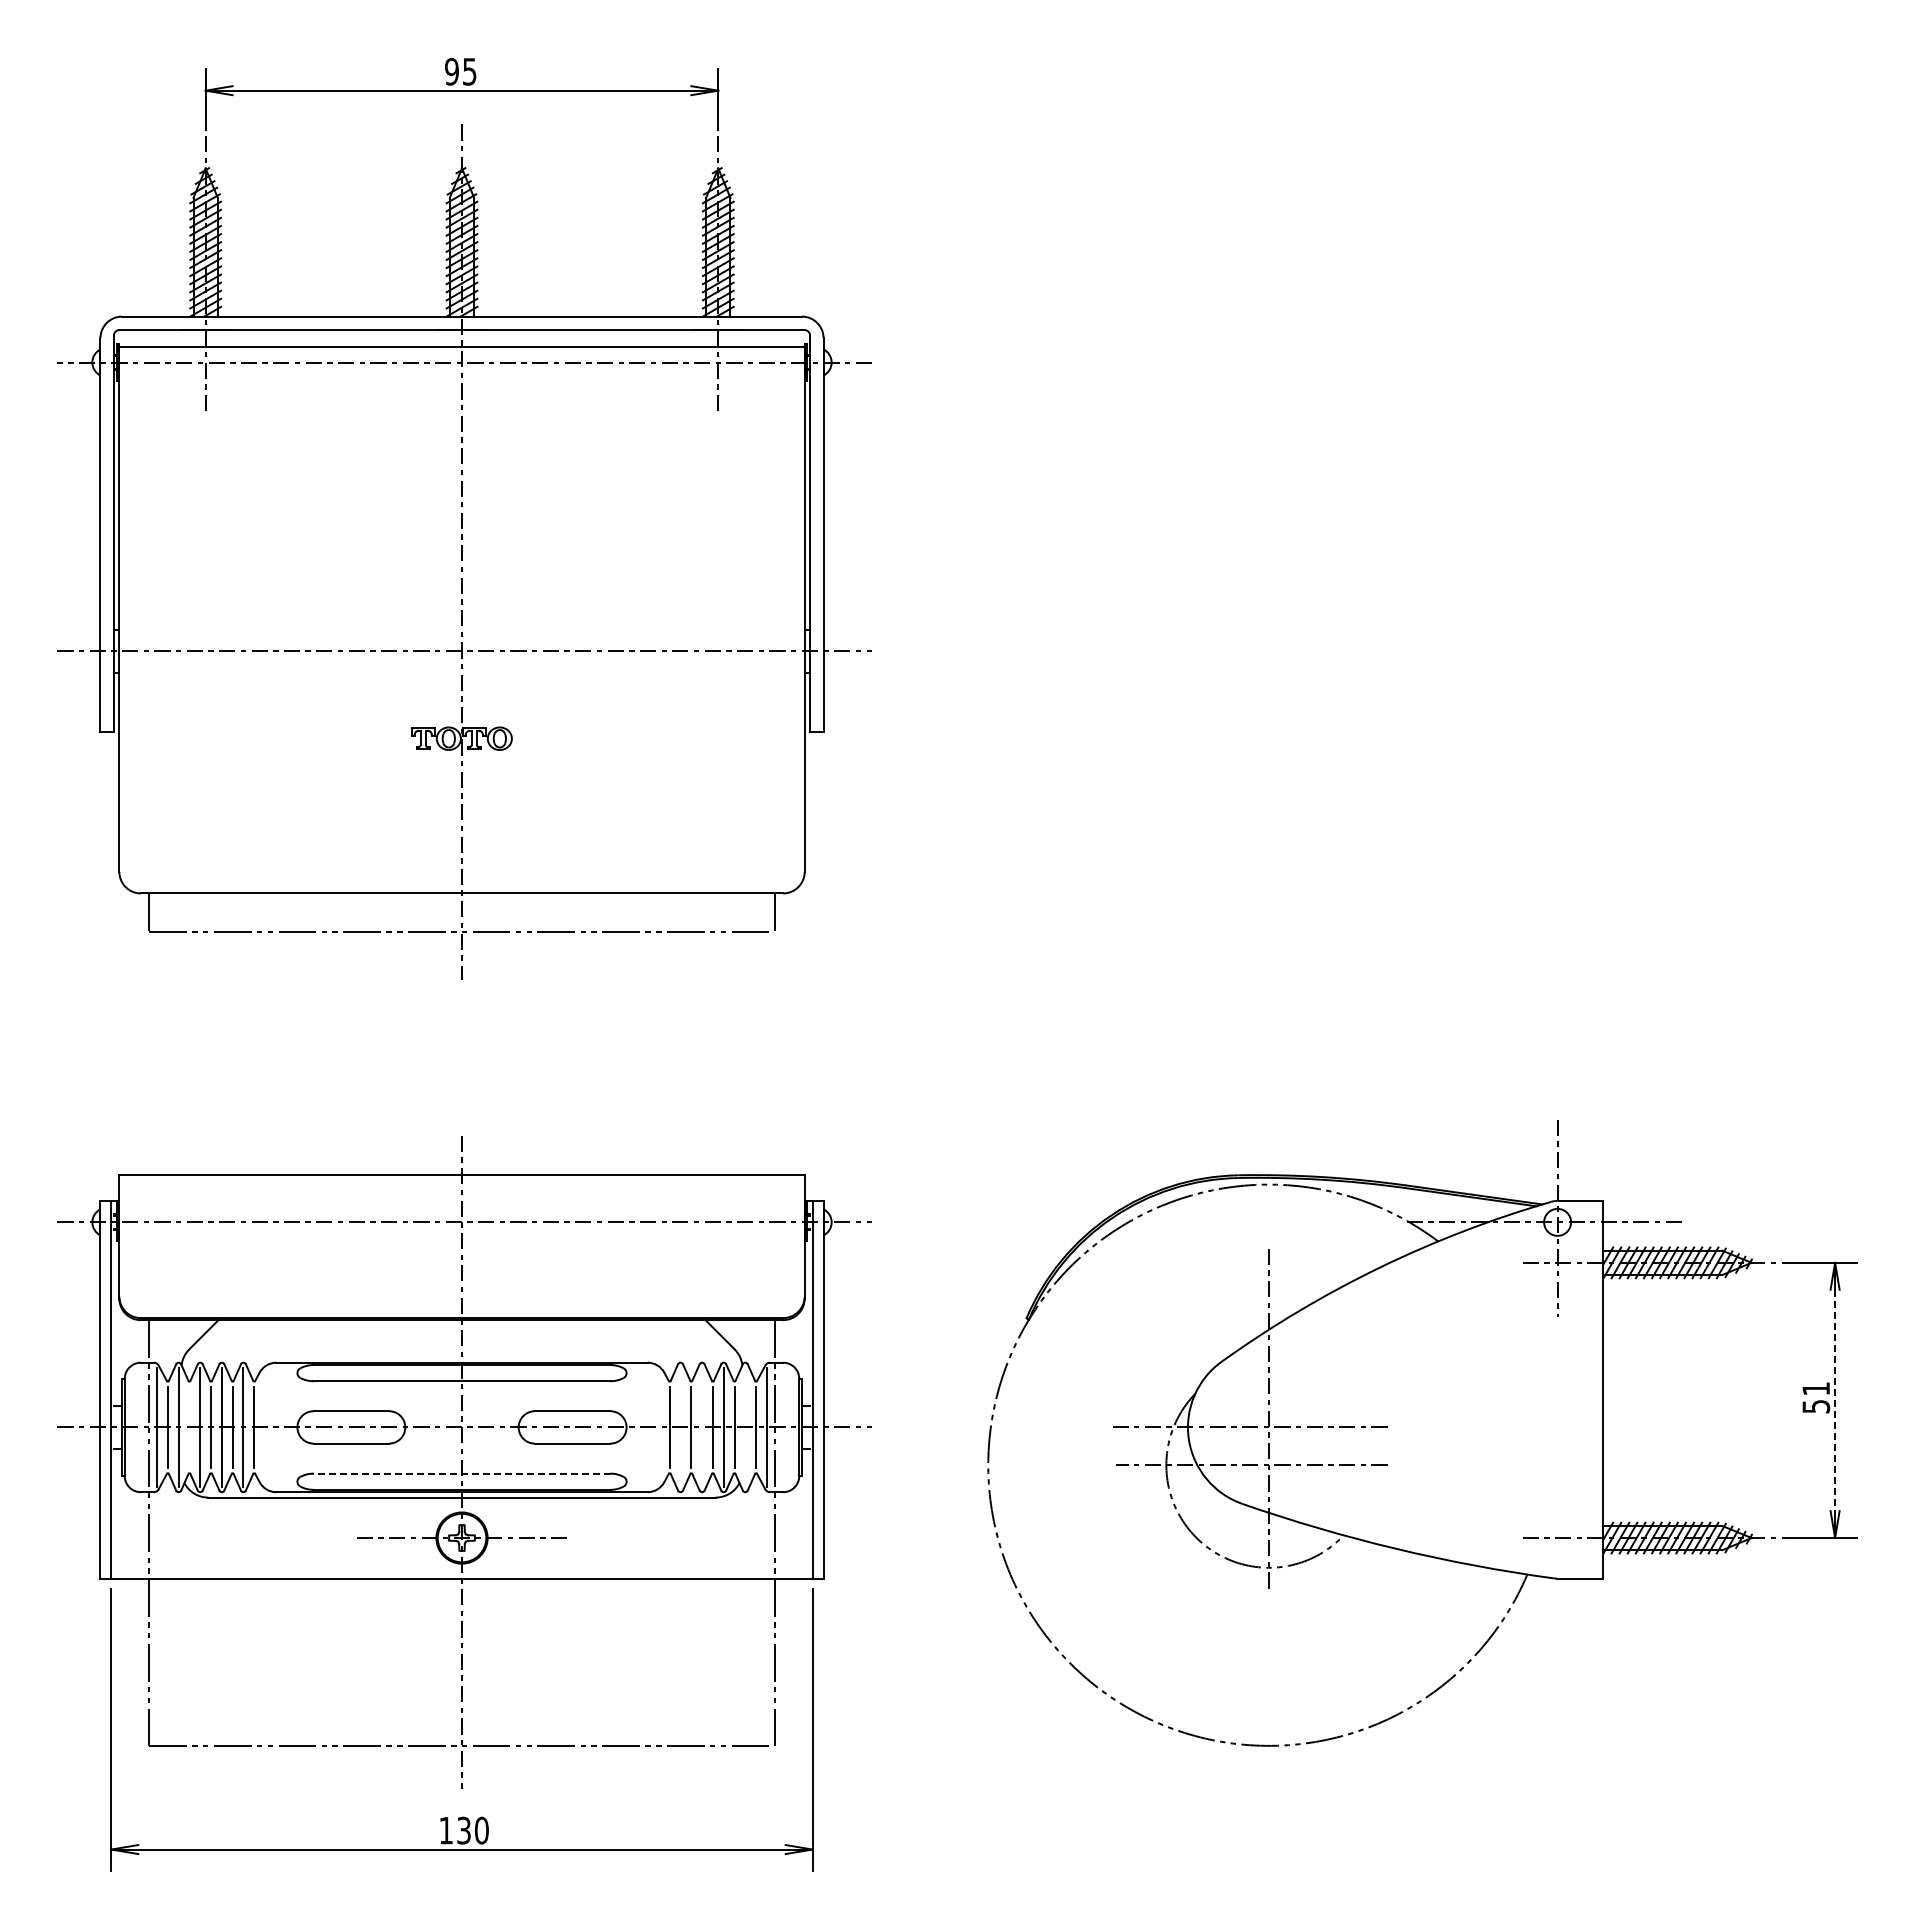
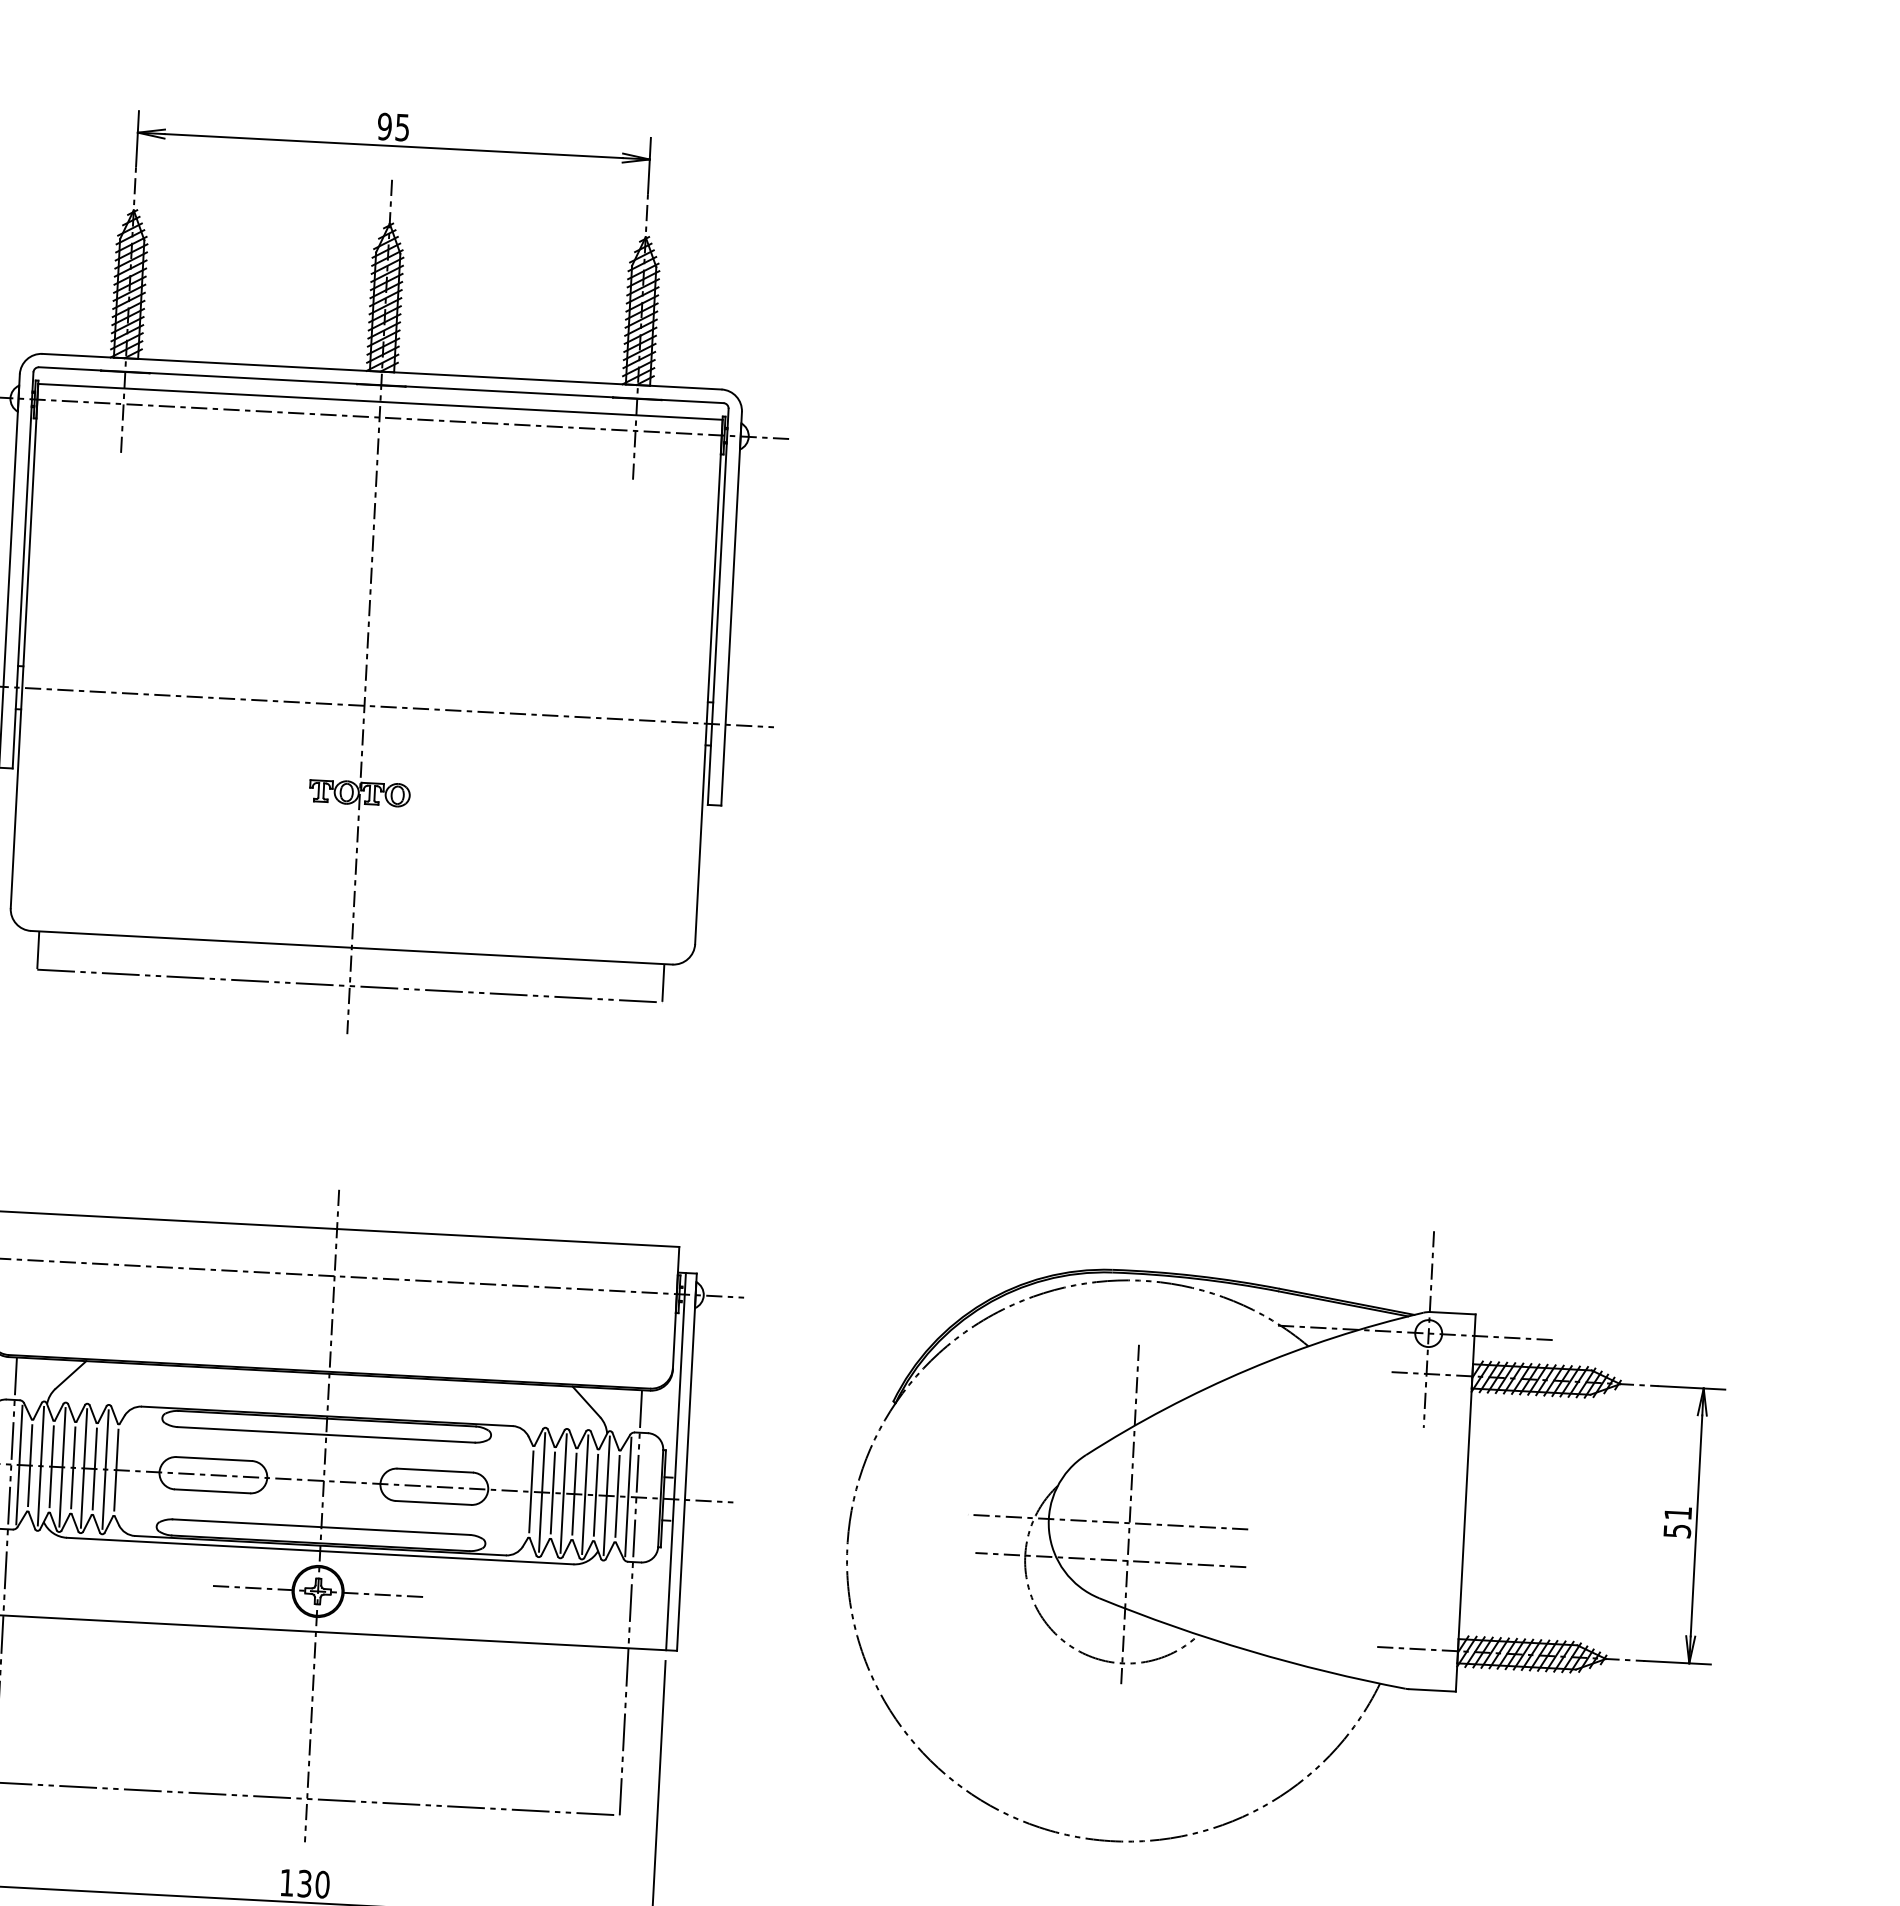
line: (1835, 1400) -> (1696, 1525), dashed -> solid
line: (189, 1426) -> (51, 1465), added
line: (680, 1427) -> (542, 1492), added
line: (702, 1427) -> (564, 1493), added
line: (745, 1427) -> (606, 1495), added
line: (461, 1473) -> (320, 1526), dashed -> solid

